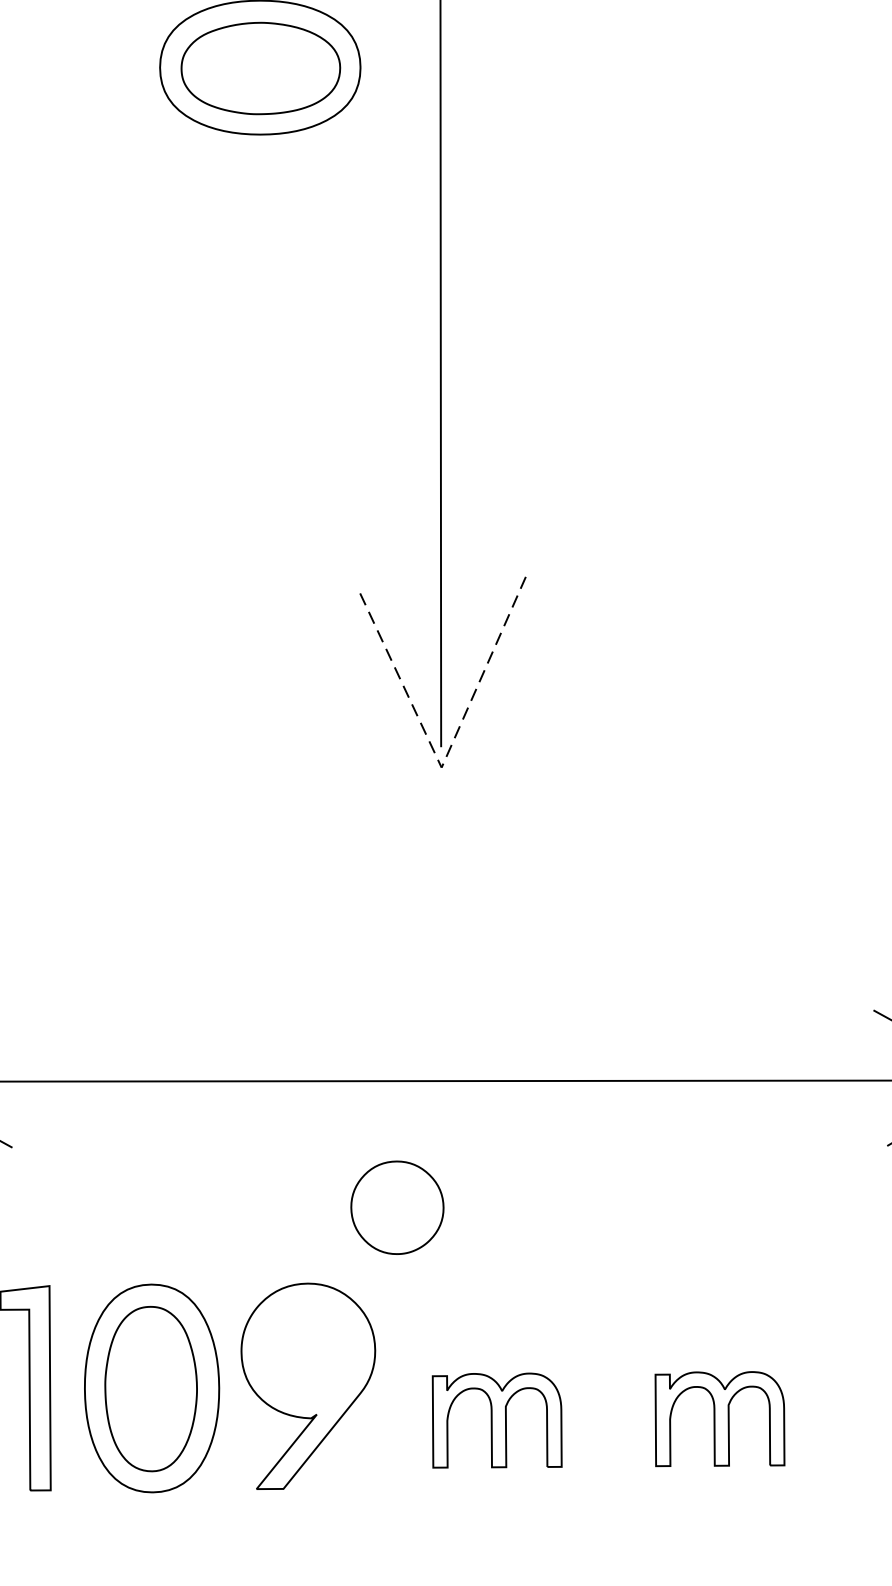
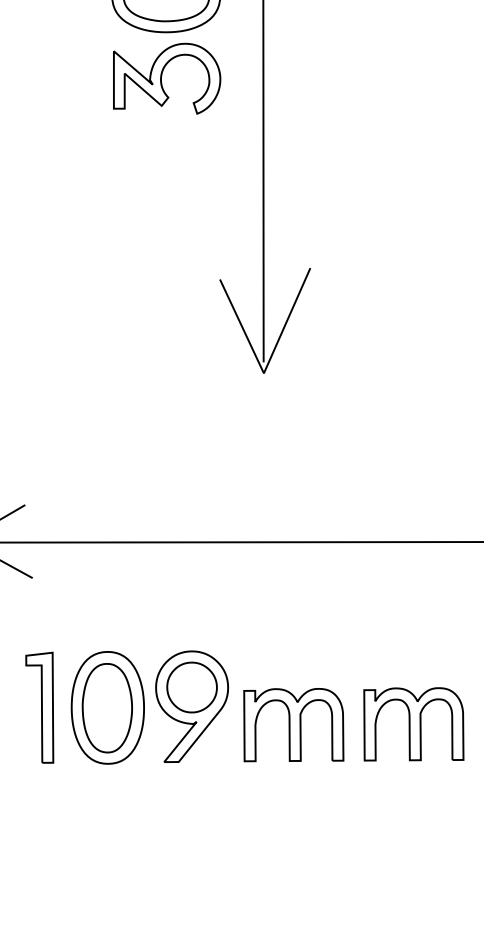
part: (262, 220) -> (167, 78), added
line: (446, 756) -> (266, 367), dashed -> solid
part: (396, 1207) -> (191, 687), moved
part: (719, 1419) -> (413, 724), size x1.43
part: (496, 1421) -> (293, 725), size x1.43

